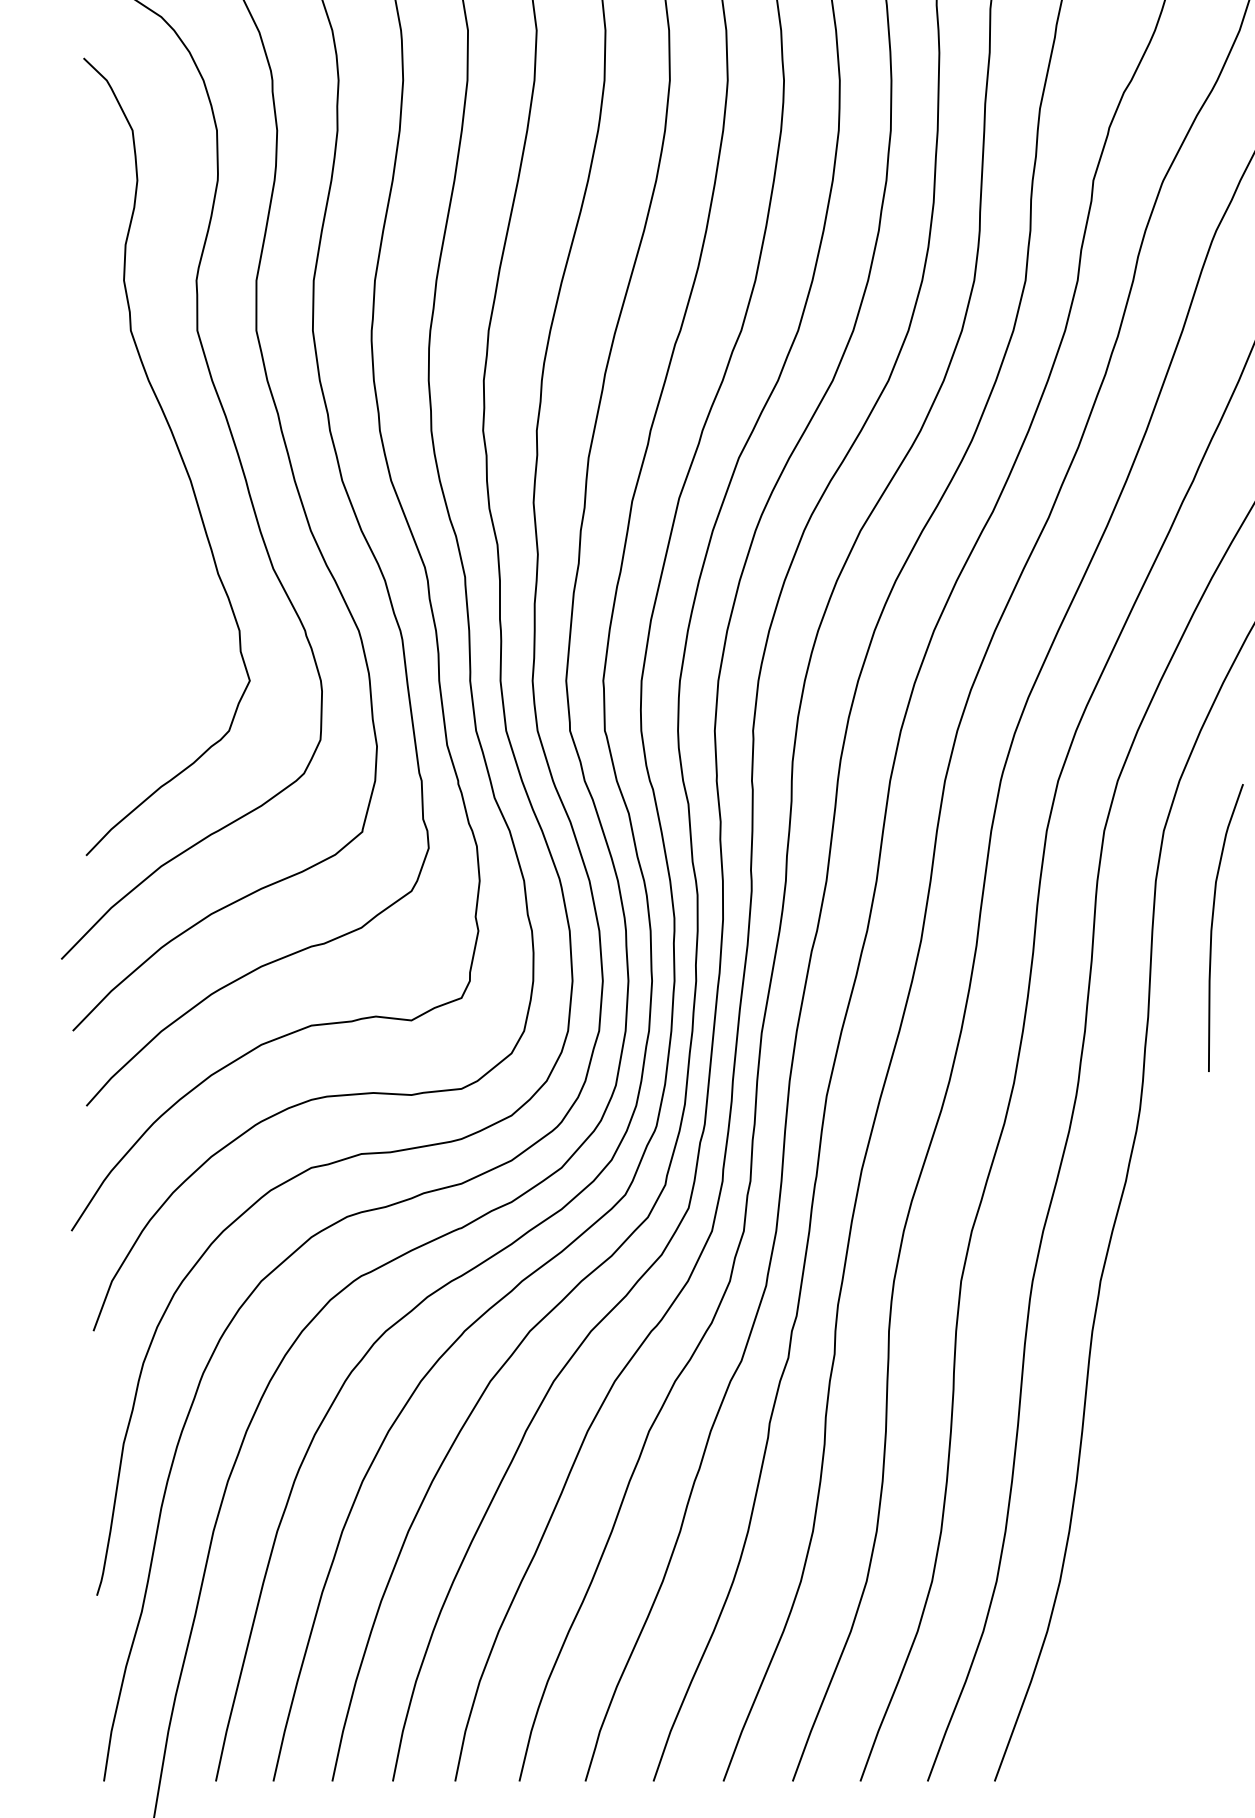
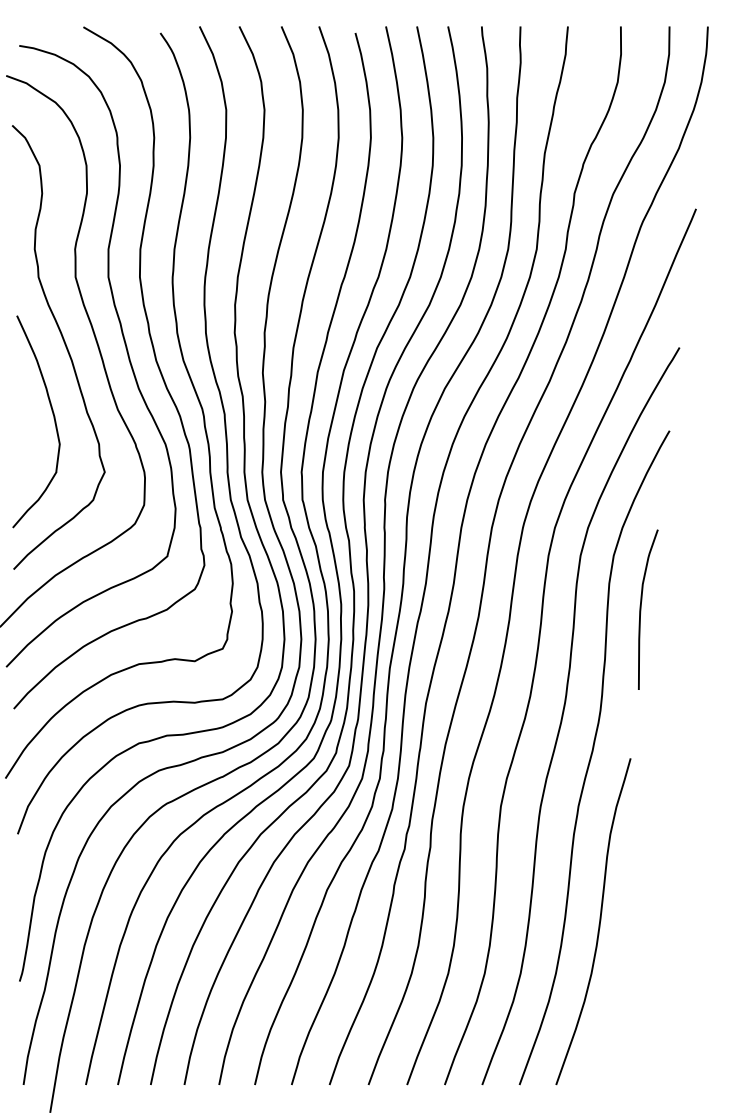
curve: (157, 584) -> (53, 418), added
curve: (1136, 1493) -> (598, 924), added

